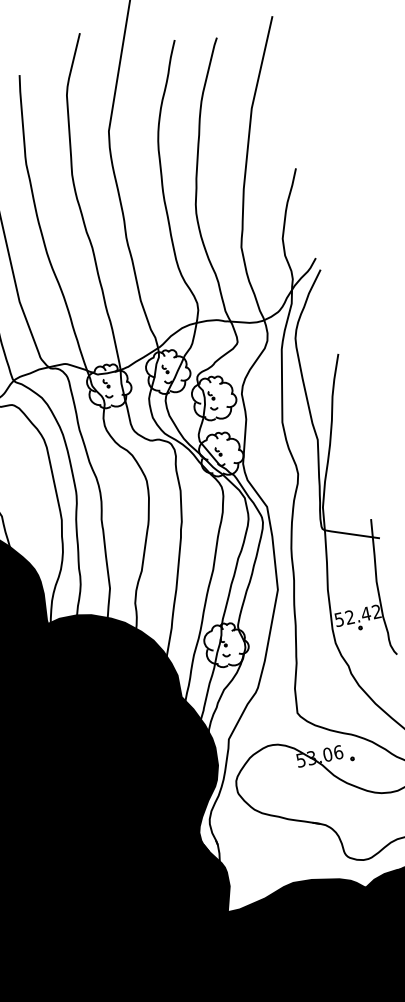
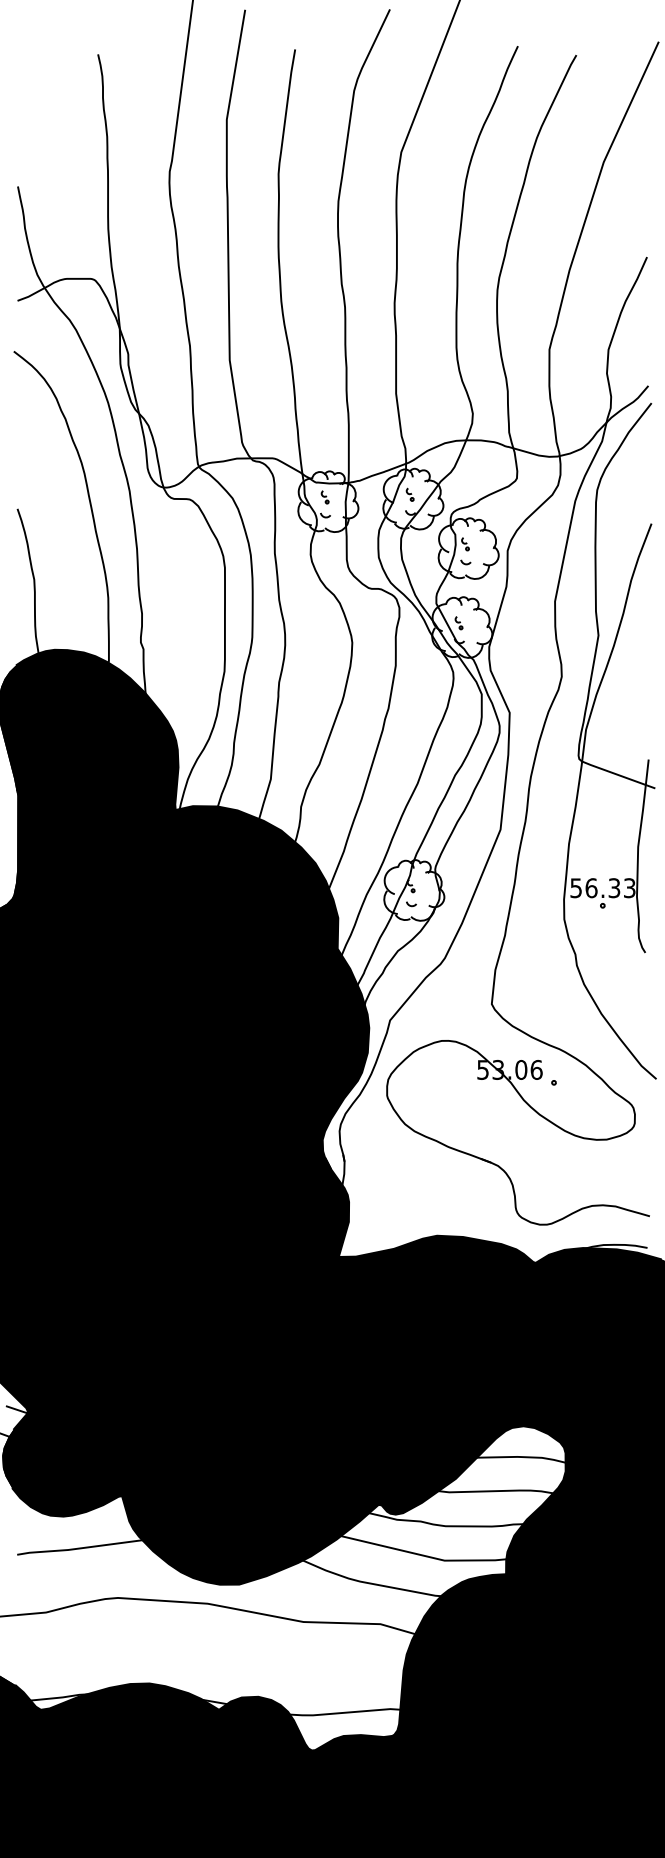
text: (363, 614) -> (610, 888), 52.42 -> 56.33

